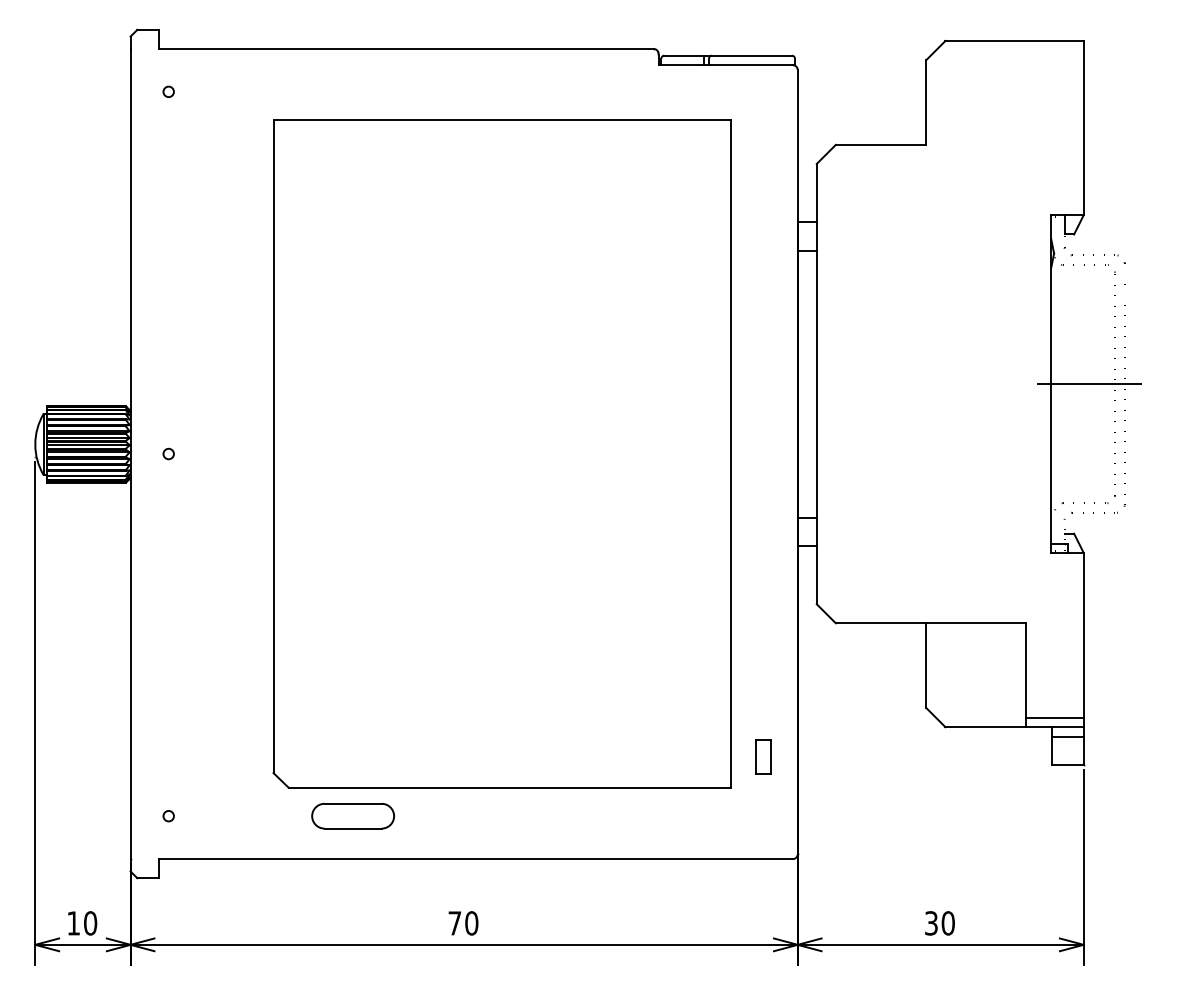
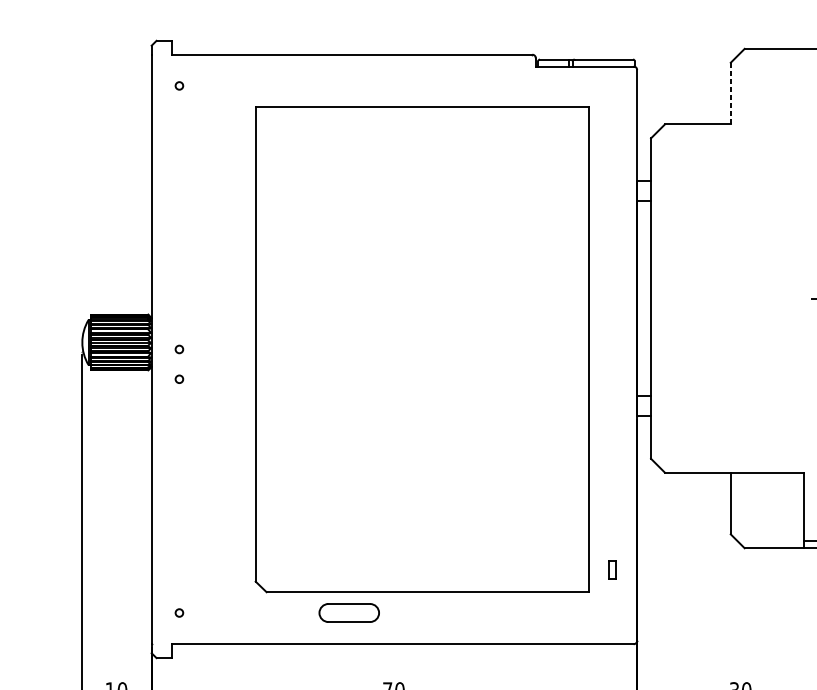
line: (926, 102) -> (730, 93), solid -> dashed
circle: (168, 494) -> (179, 378), added
part: (763, 756) -> (612, 569), size x0.7
part: (352, 815) -> (348, 612), moved

